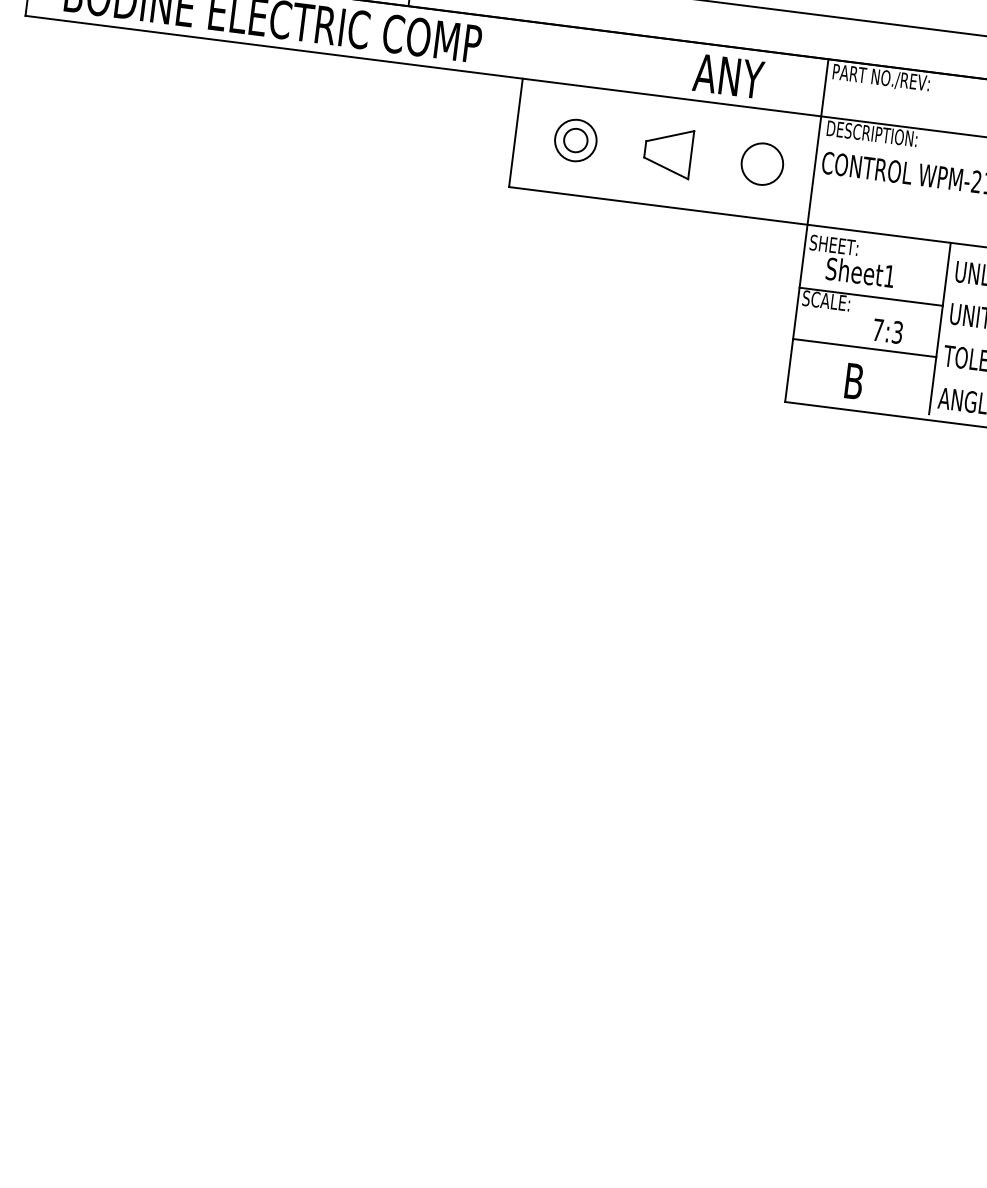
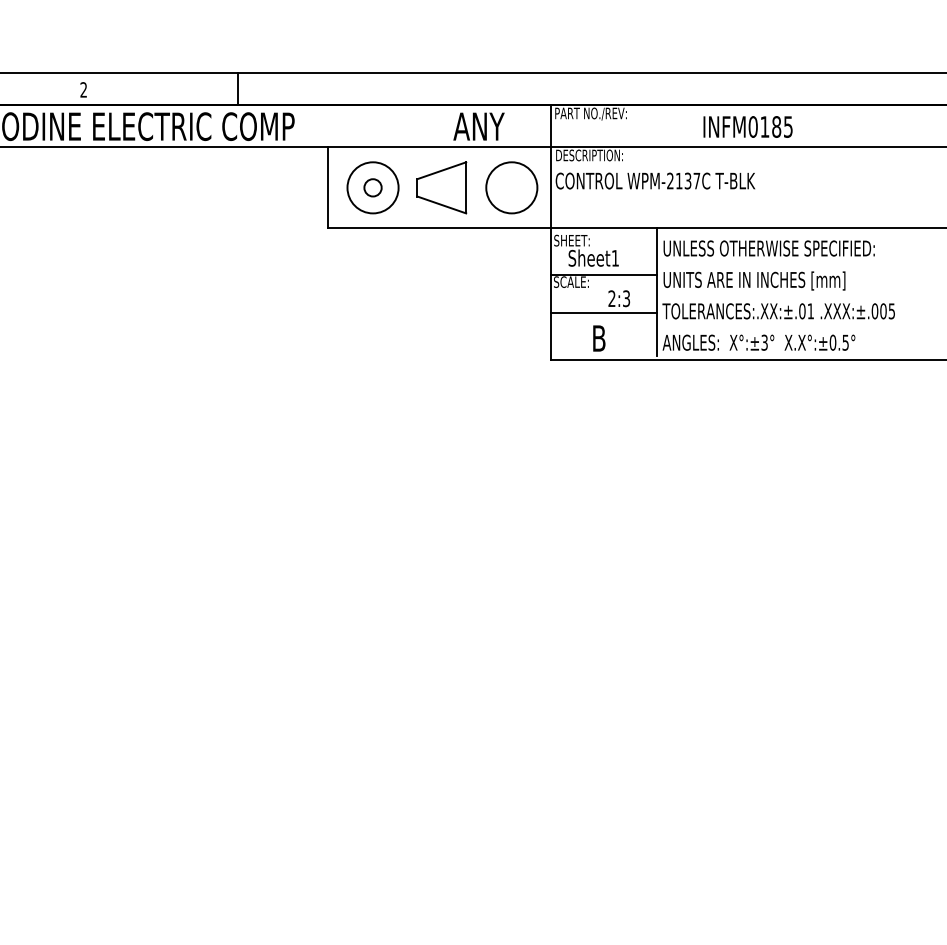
circle: (575, 139) -> (372, 187), size x1.67
part: (667, 151) -> (441, 187), size x1.43
circle: (761, 163) -> (511, 187), size x1.67
text: (877, 329) -> (611, 298), 7:3 -> 2:3

